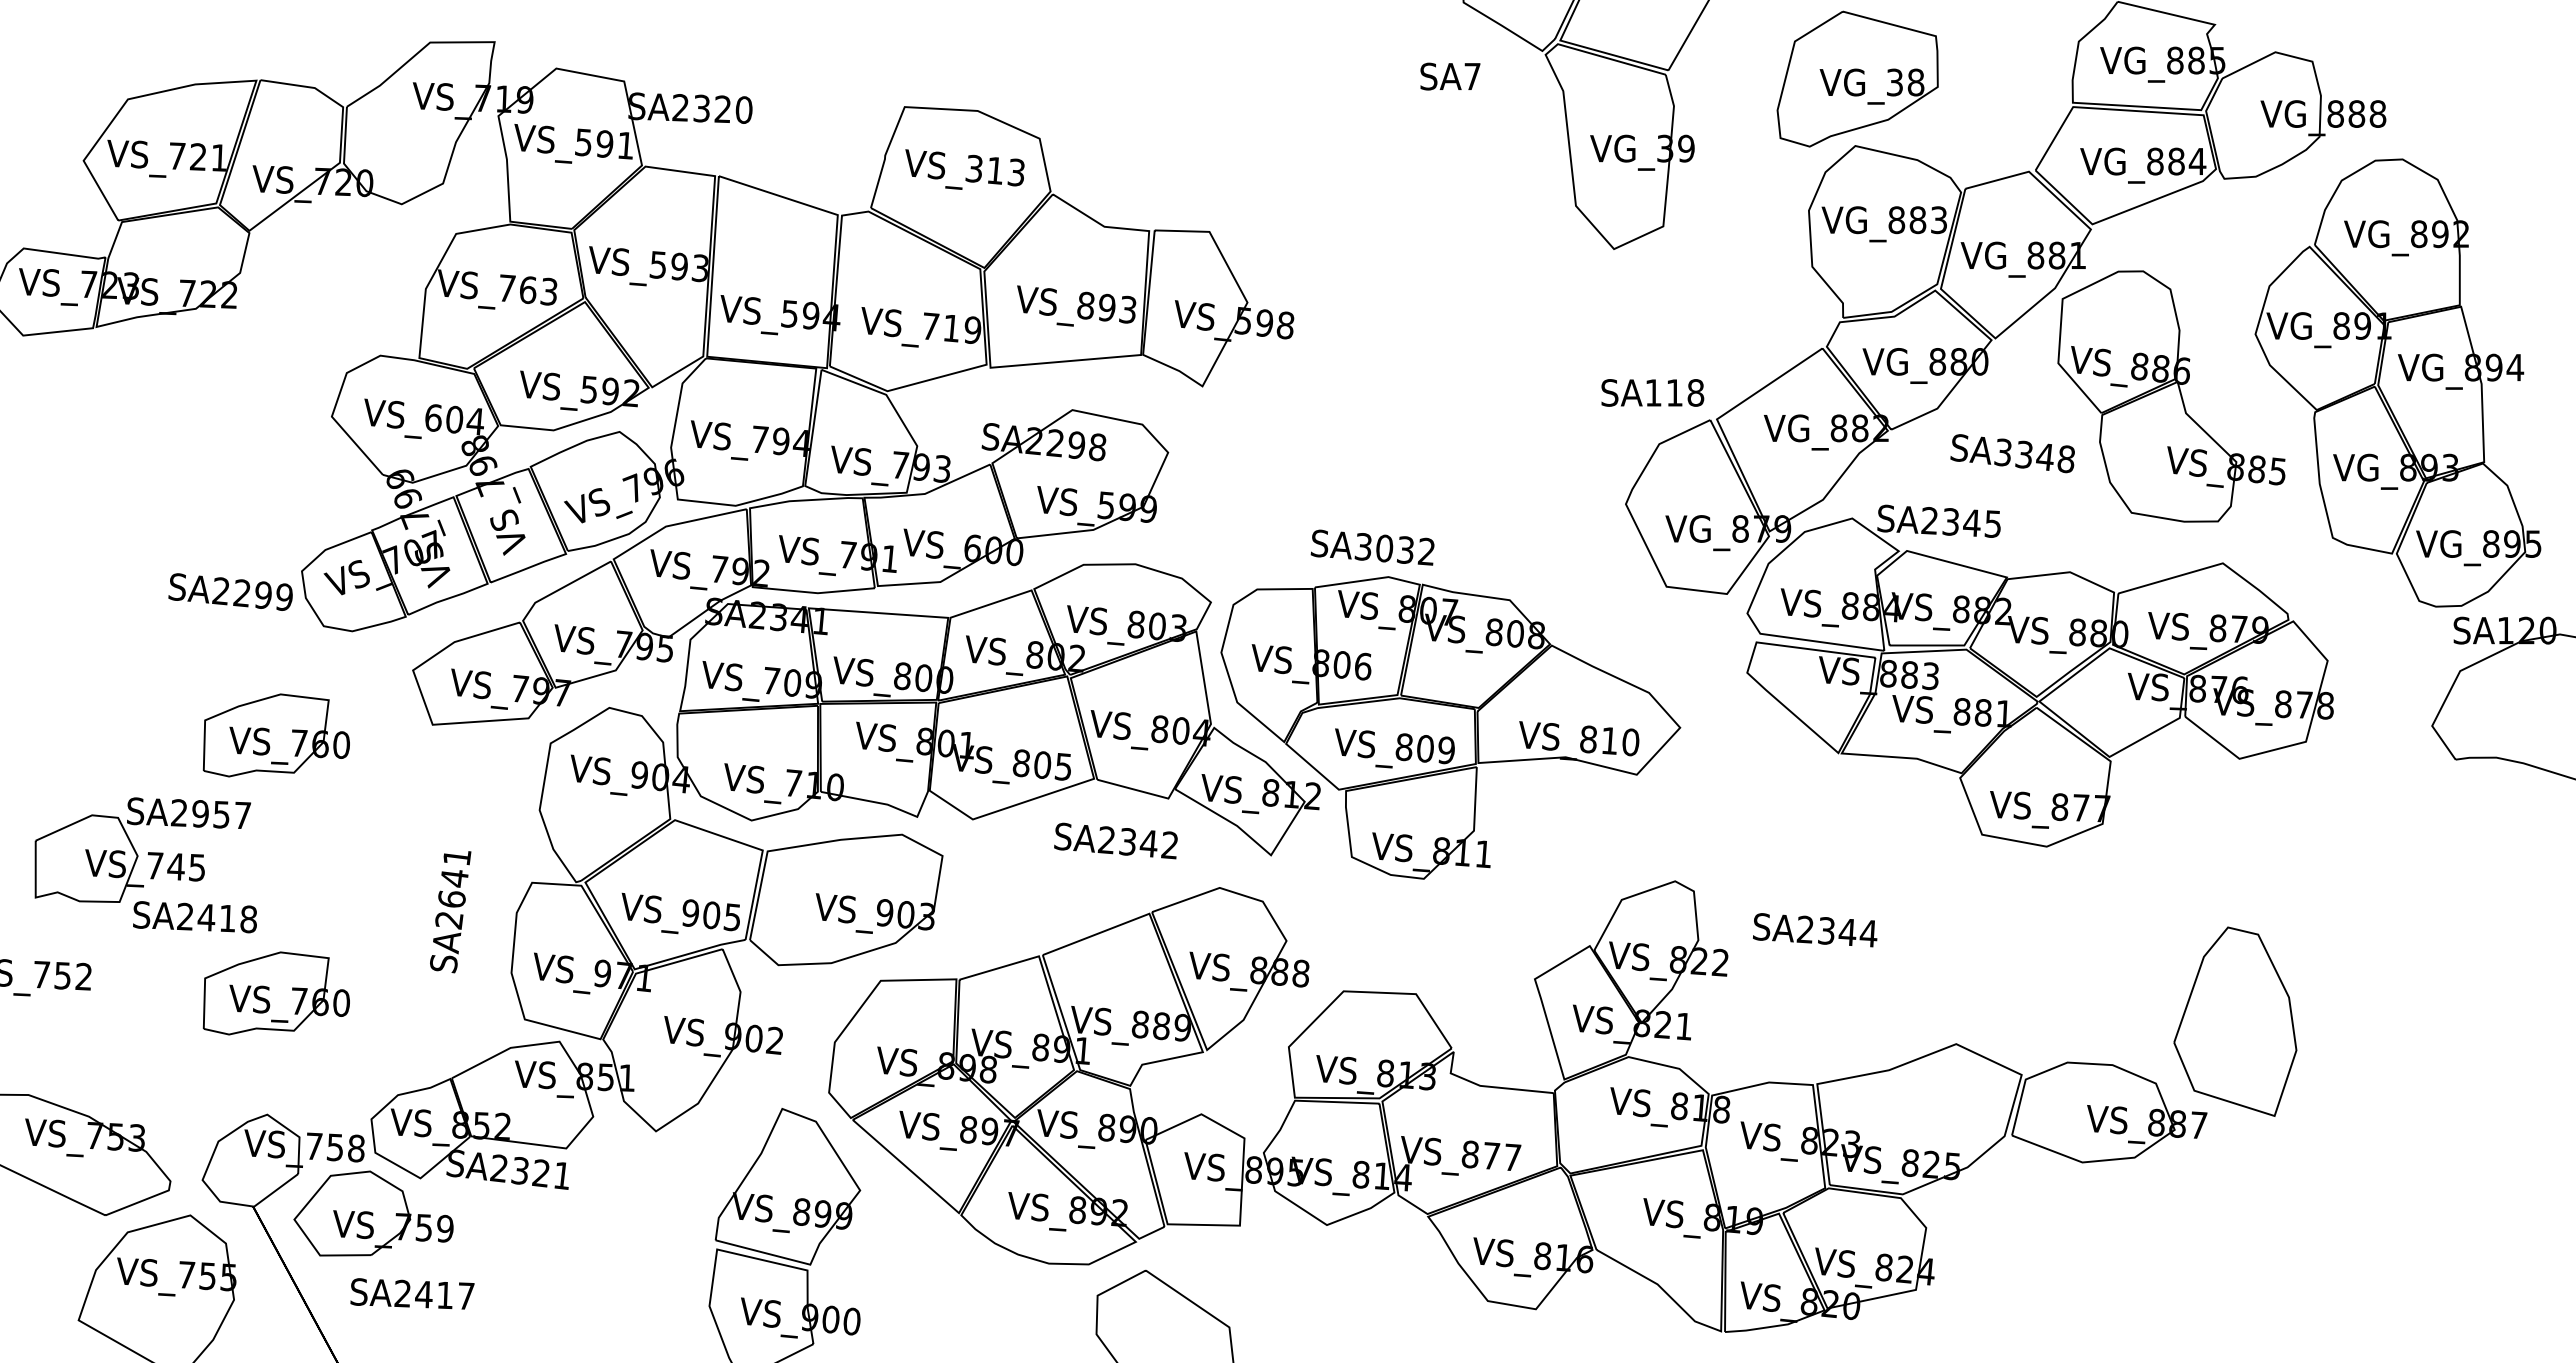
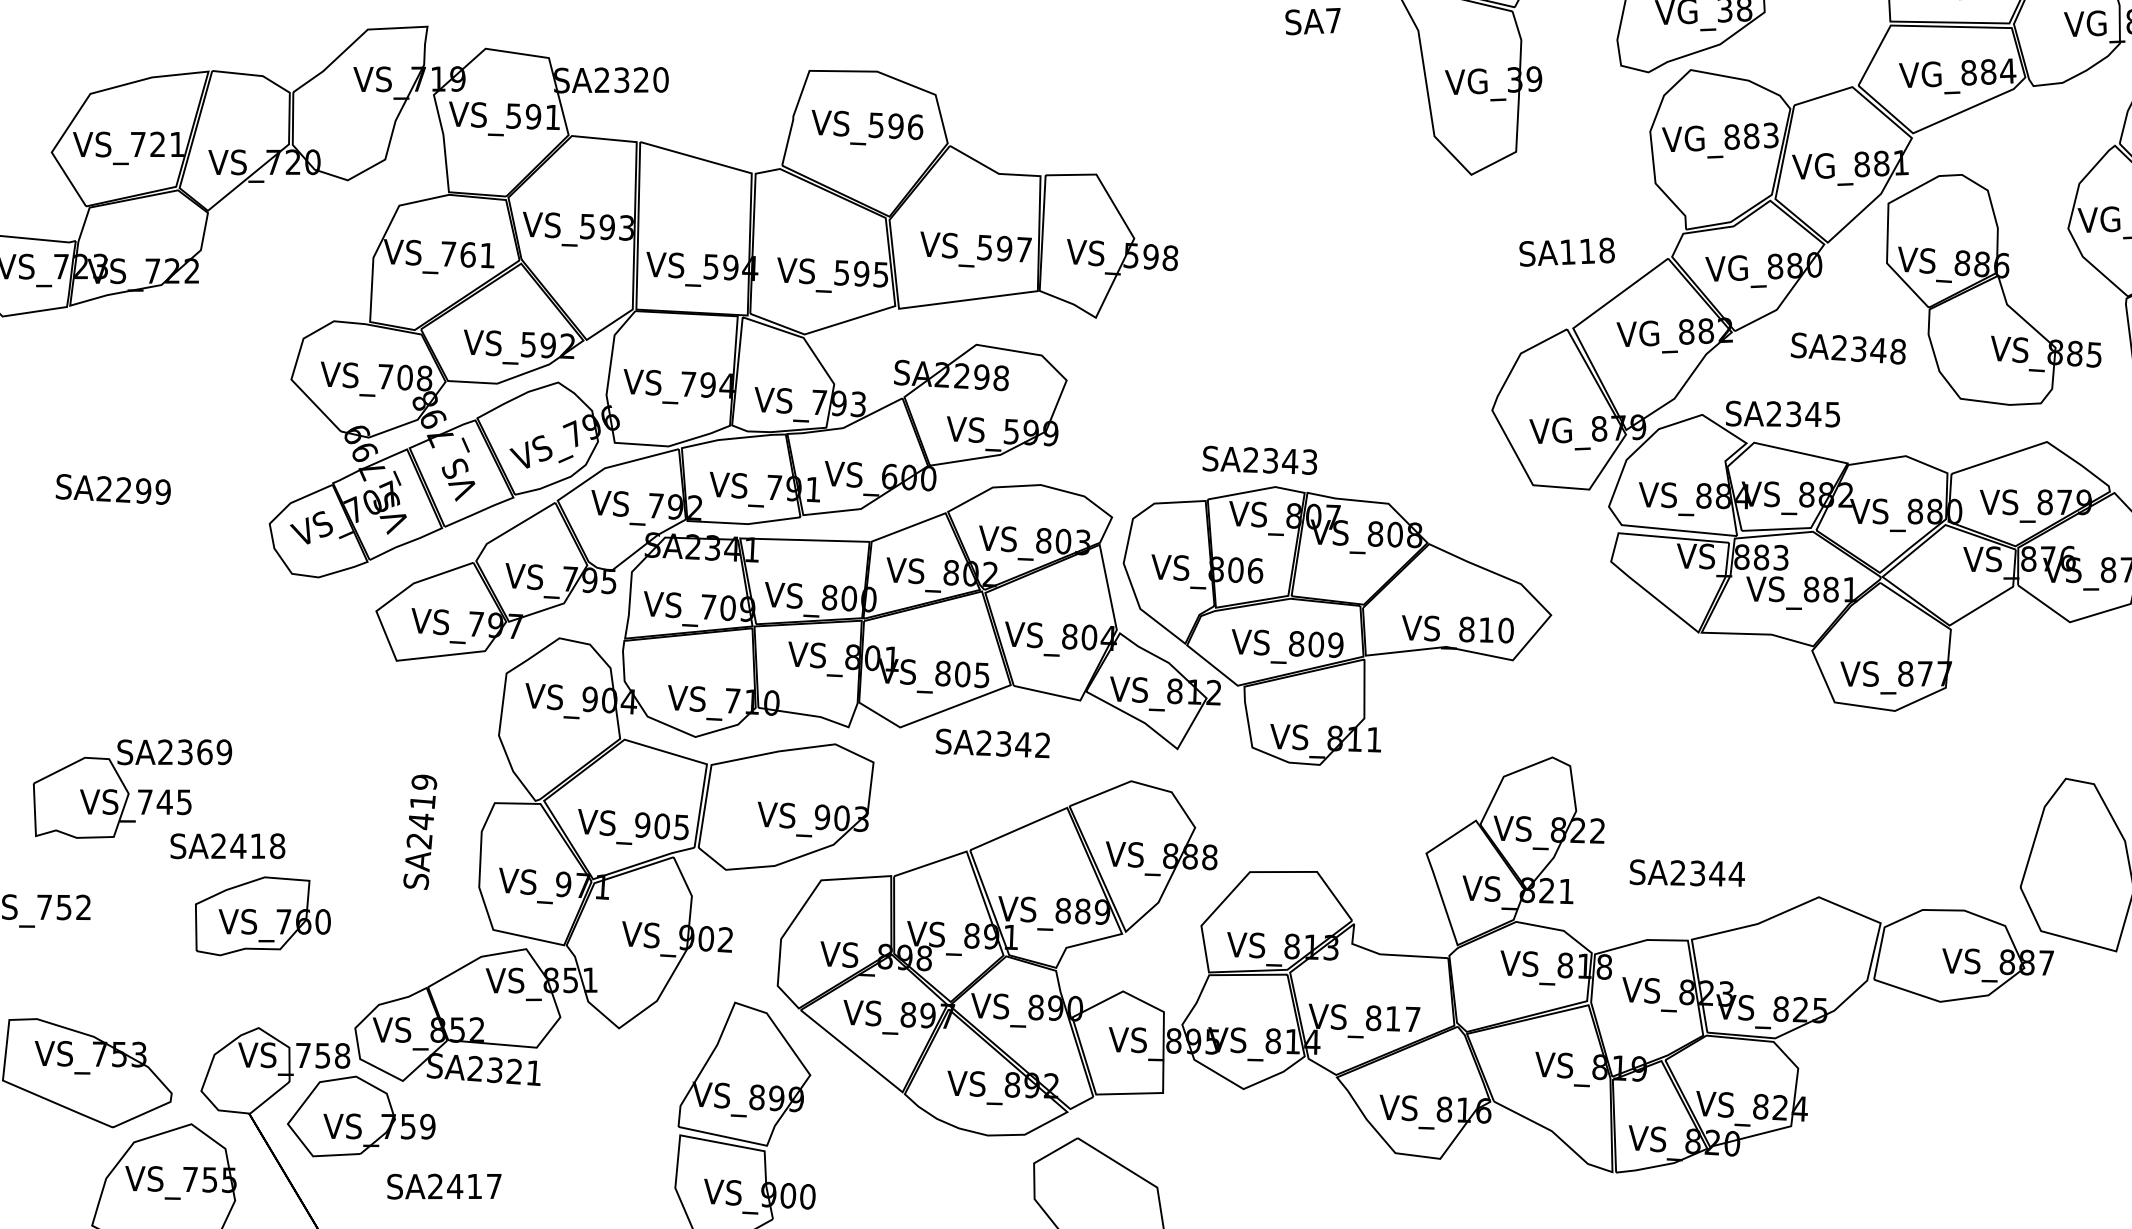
text: (995, 170) -> (895, 126), VS_313 -> VS_596
text: (548, 291) -> (487, 255), VS_763 -> VS_761
text: (1107, 307) -> (1004, 248), VS_893 -> VS_597
text: (951, 327) -> (861, 273), VS_719 -> VS_595
text: (1652, 392) -> (1566, 251), moved
text: (454, 419) -> (404, 377), VS_604 -> VS_708
text: (2002, 452) -> (1838, 347), SA3348 -> SA2348
text: (1394, 549) -> (1279, 461), SA3032 -> SA2343
text: (230, 591) -> (113, 488), moved
part: (275, 735) -> (251, 676), removed
text: (221, 814) -> (204, 752), SA2957 -> SA2369
text: (1115, 840) -> (992, 743), moved
text: (454, 878) -> (422, 802), SA2641 -> SA2419
text: (194, 917) -> (227, 846), moved
text: (1815, 930) -> (1687, 873), moved
text: (1492, 1155) -> (1394, 1018), VS_877 -> VS_817
text: (412, 1293) -> (444, 1186), moved

